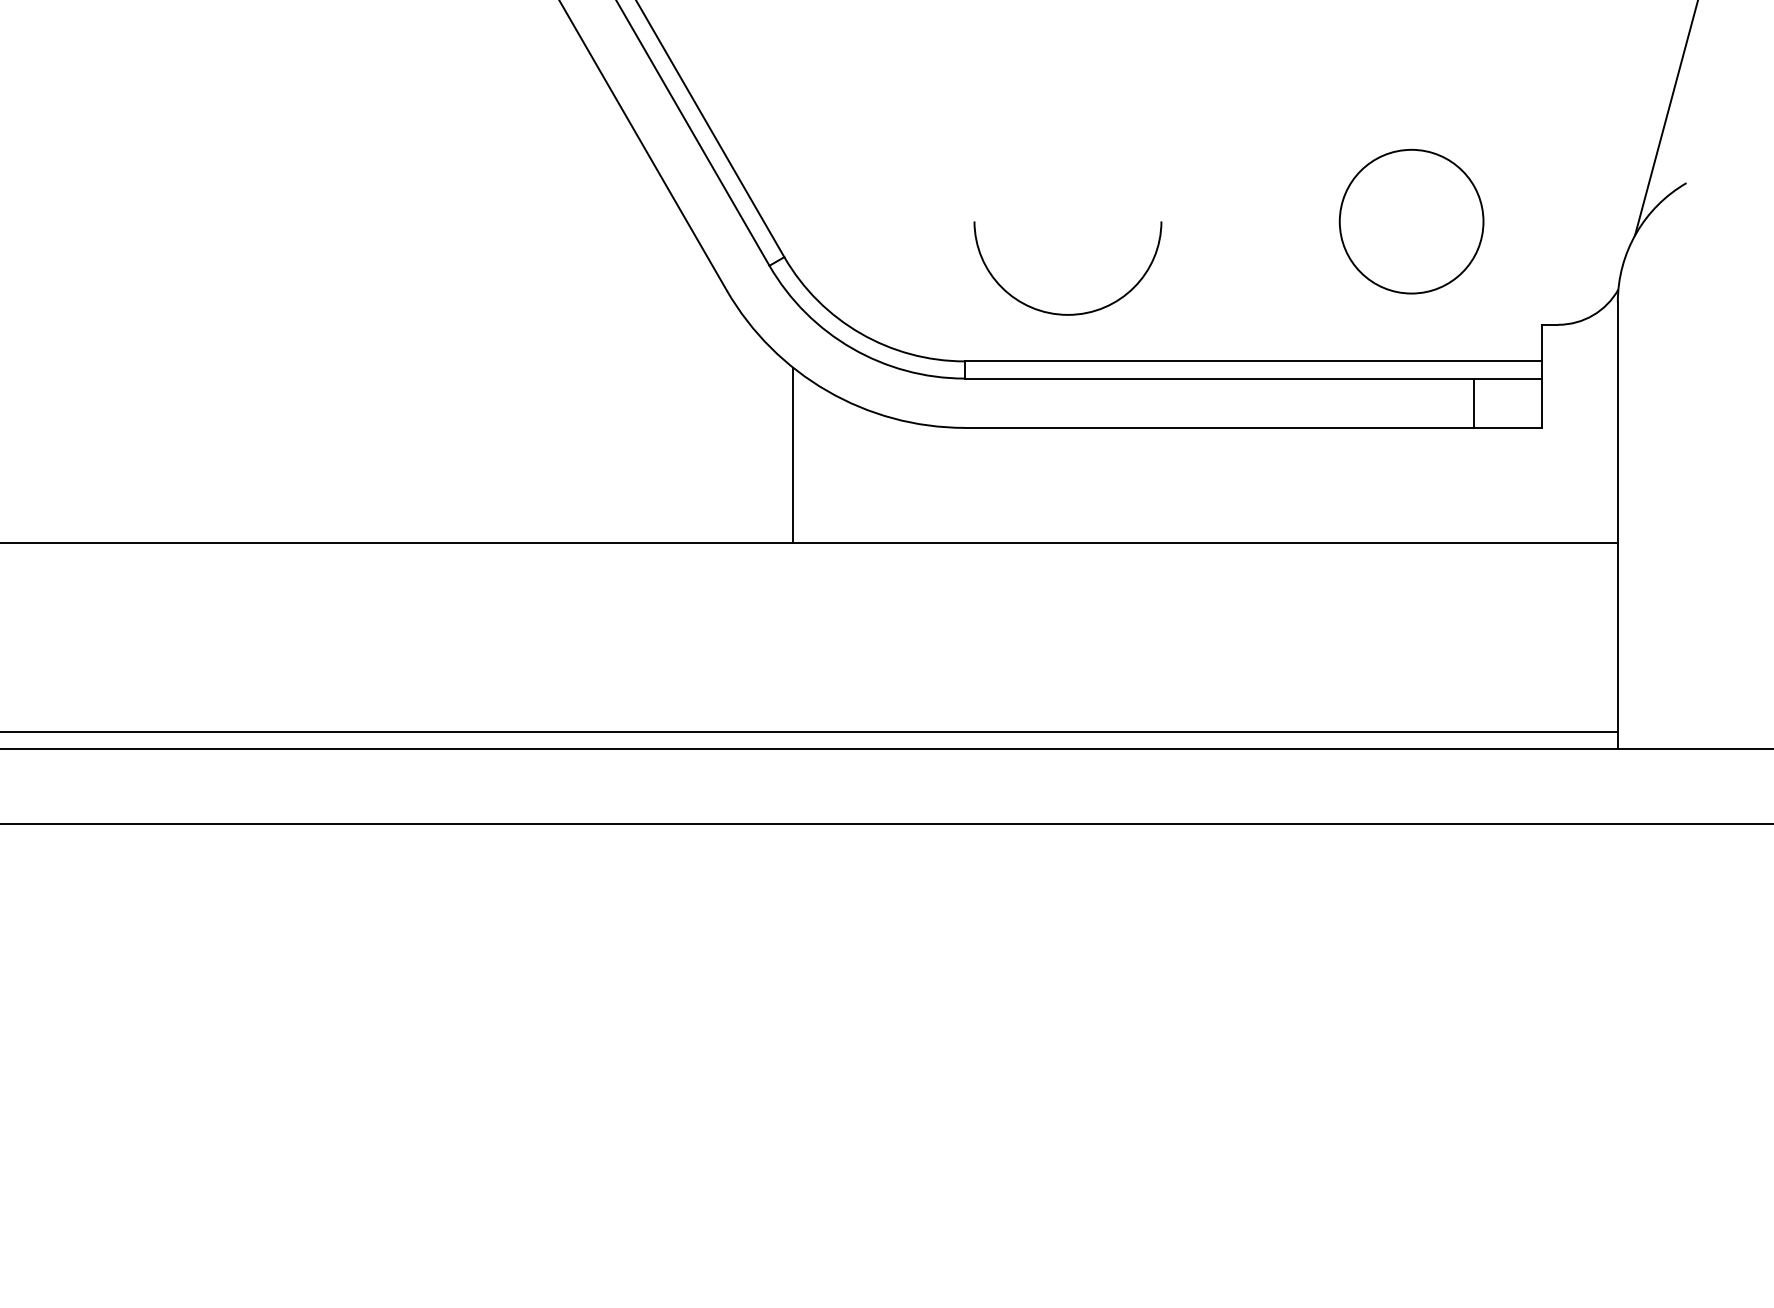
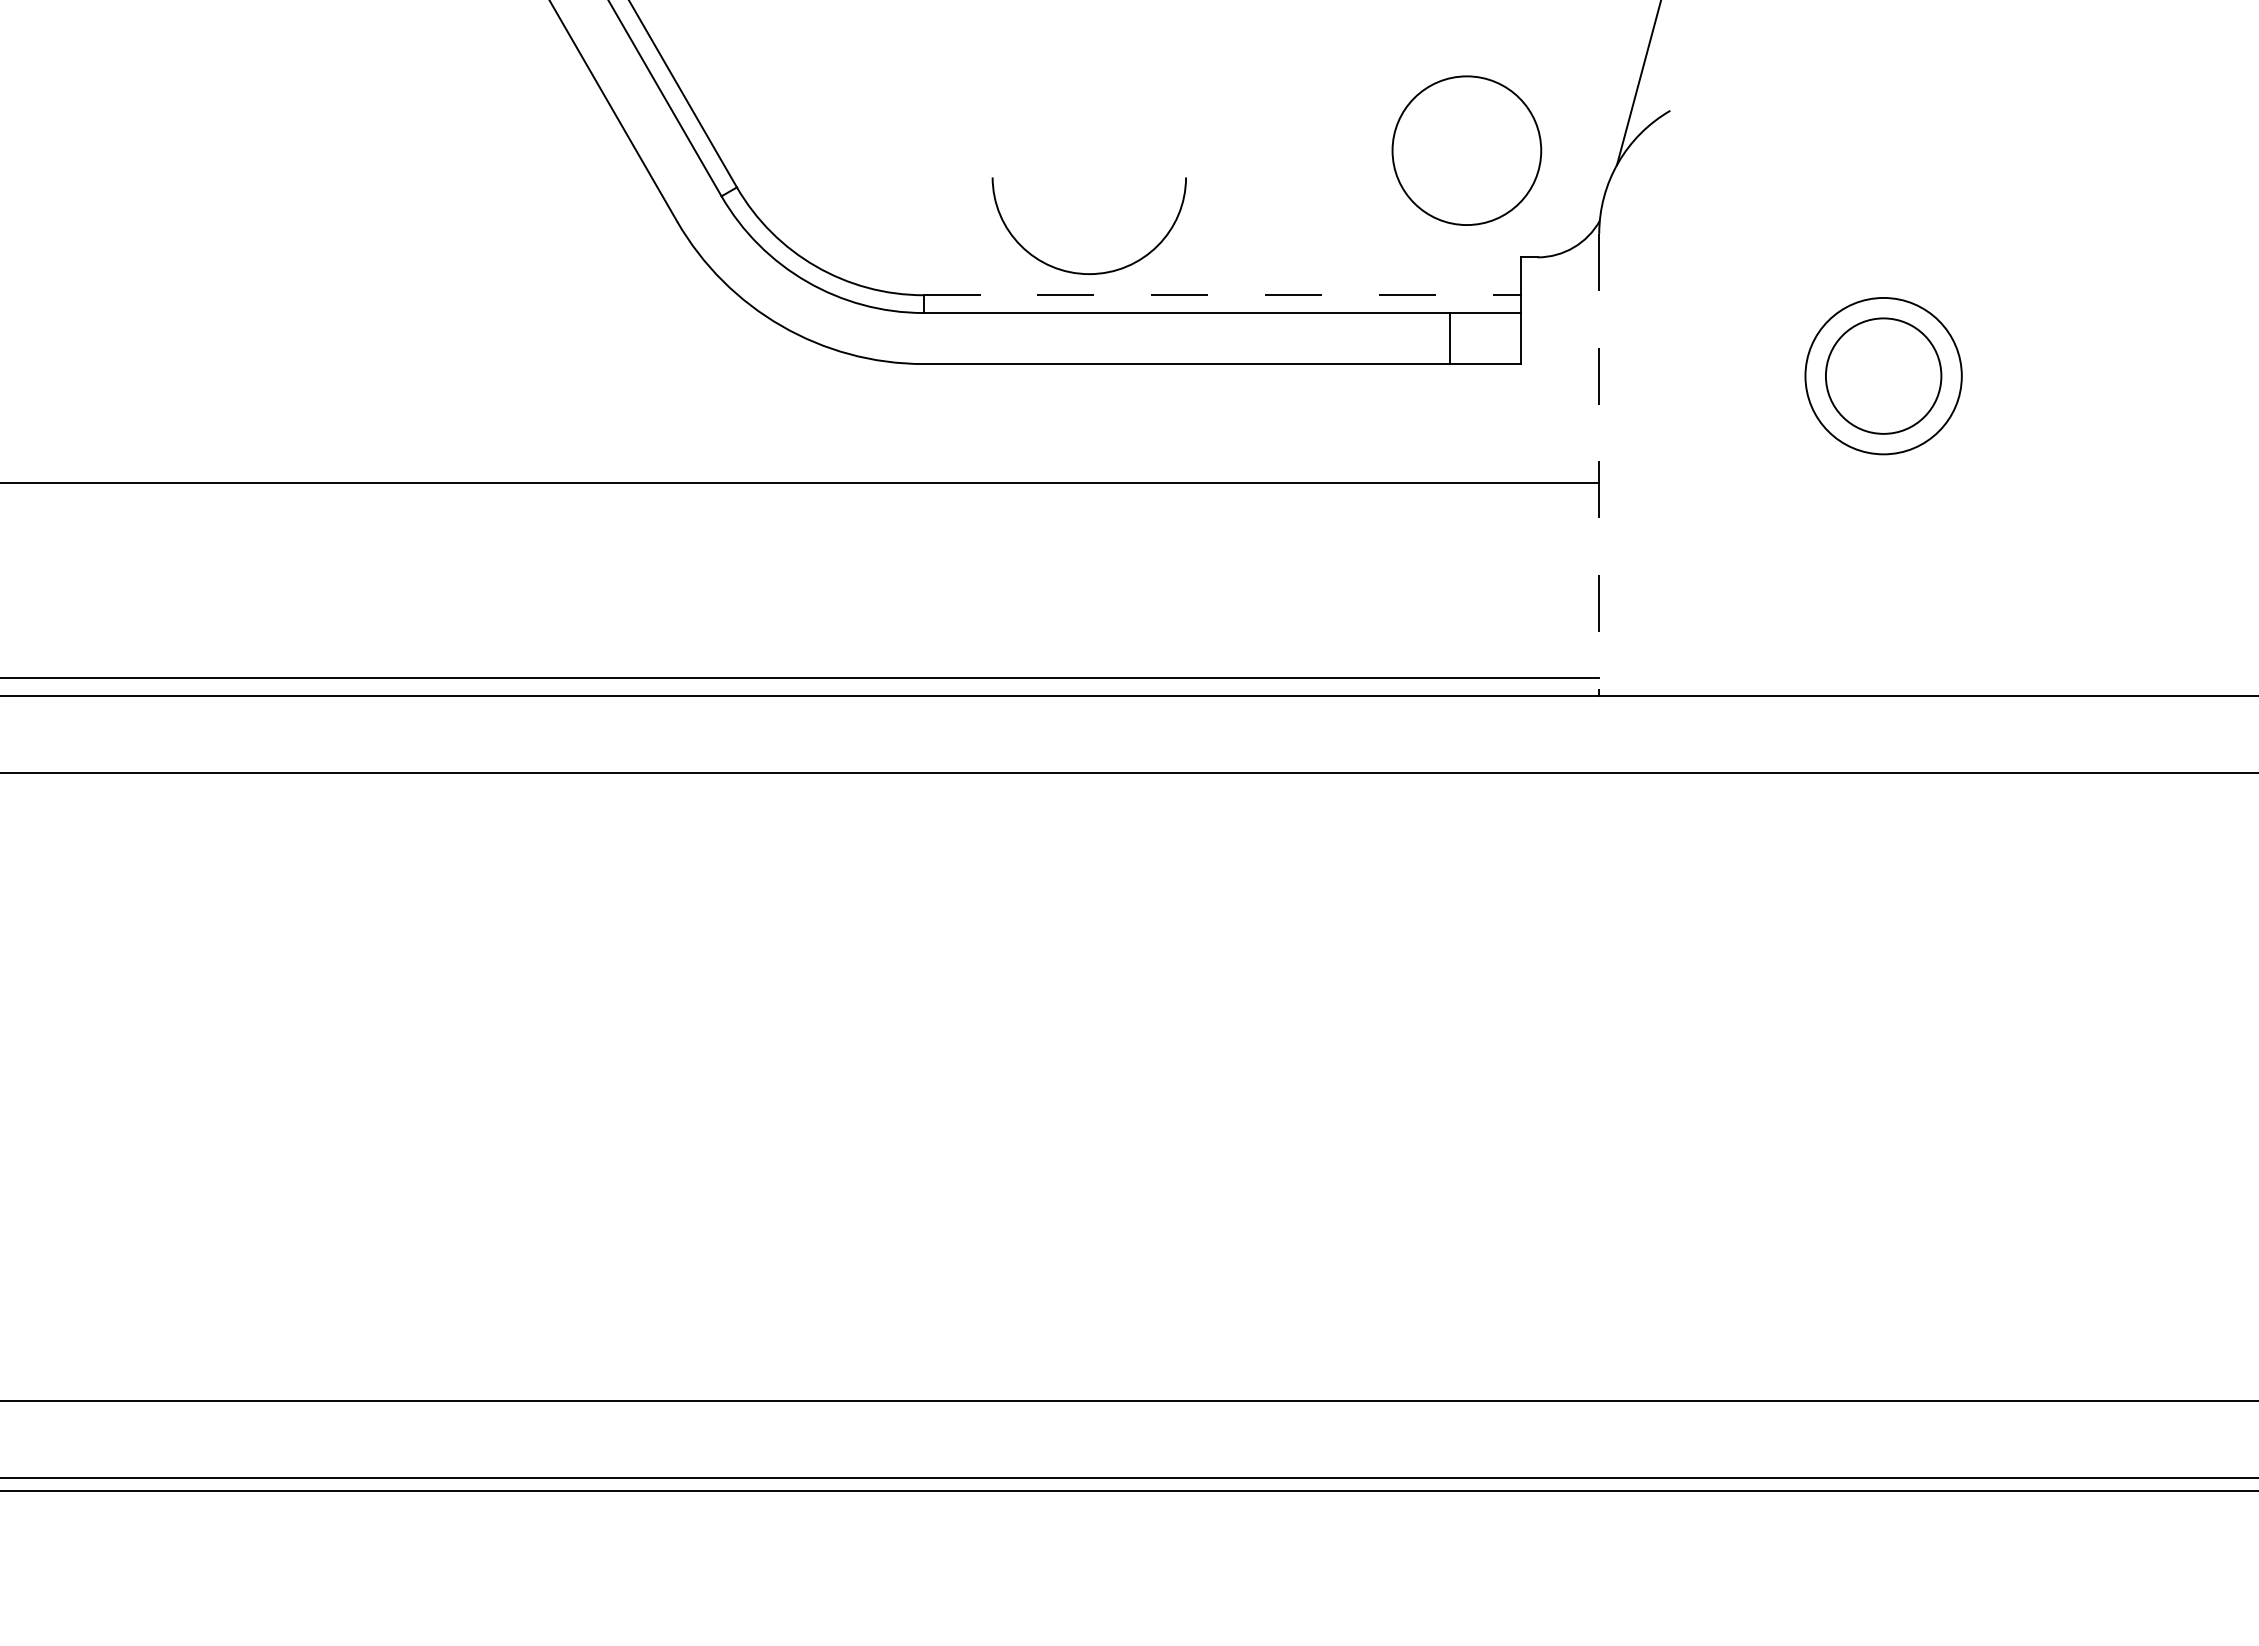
circle: (1411, 221) -> (1466, 150), moved
arc: (1060, 313) -> (1081, 272), moved
line: (1253, 361) -> (1222, 295), solid -> dashed
line: (792, 454) -> (745, 391), removed
line: (1618, 525) -> (1599, 465), solid -> dashed

